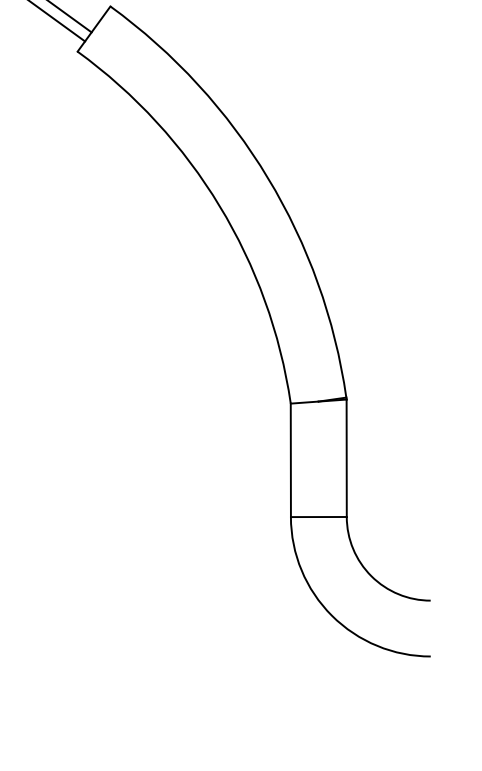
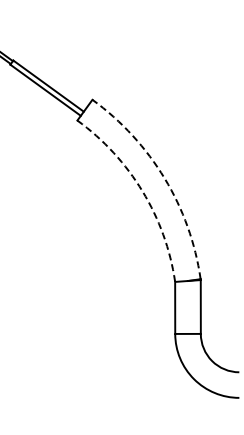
arc: (267, 178) -> (164, 178), solid -> dashed
arc: (219, 206) -> (142, 191), solid -> dashed

